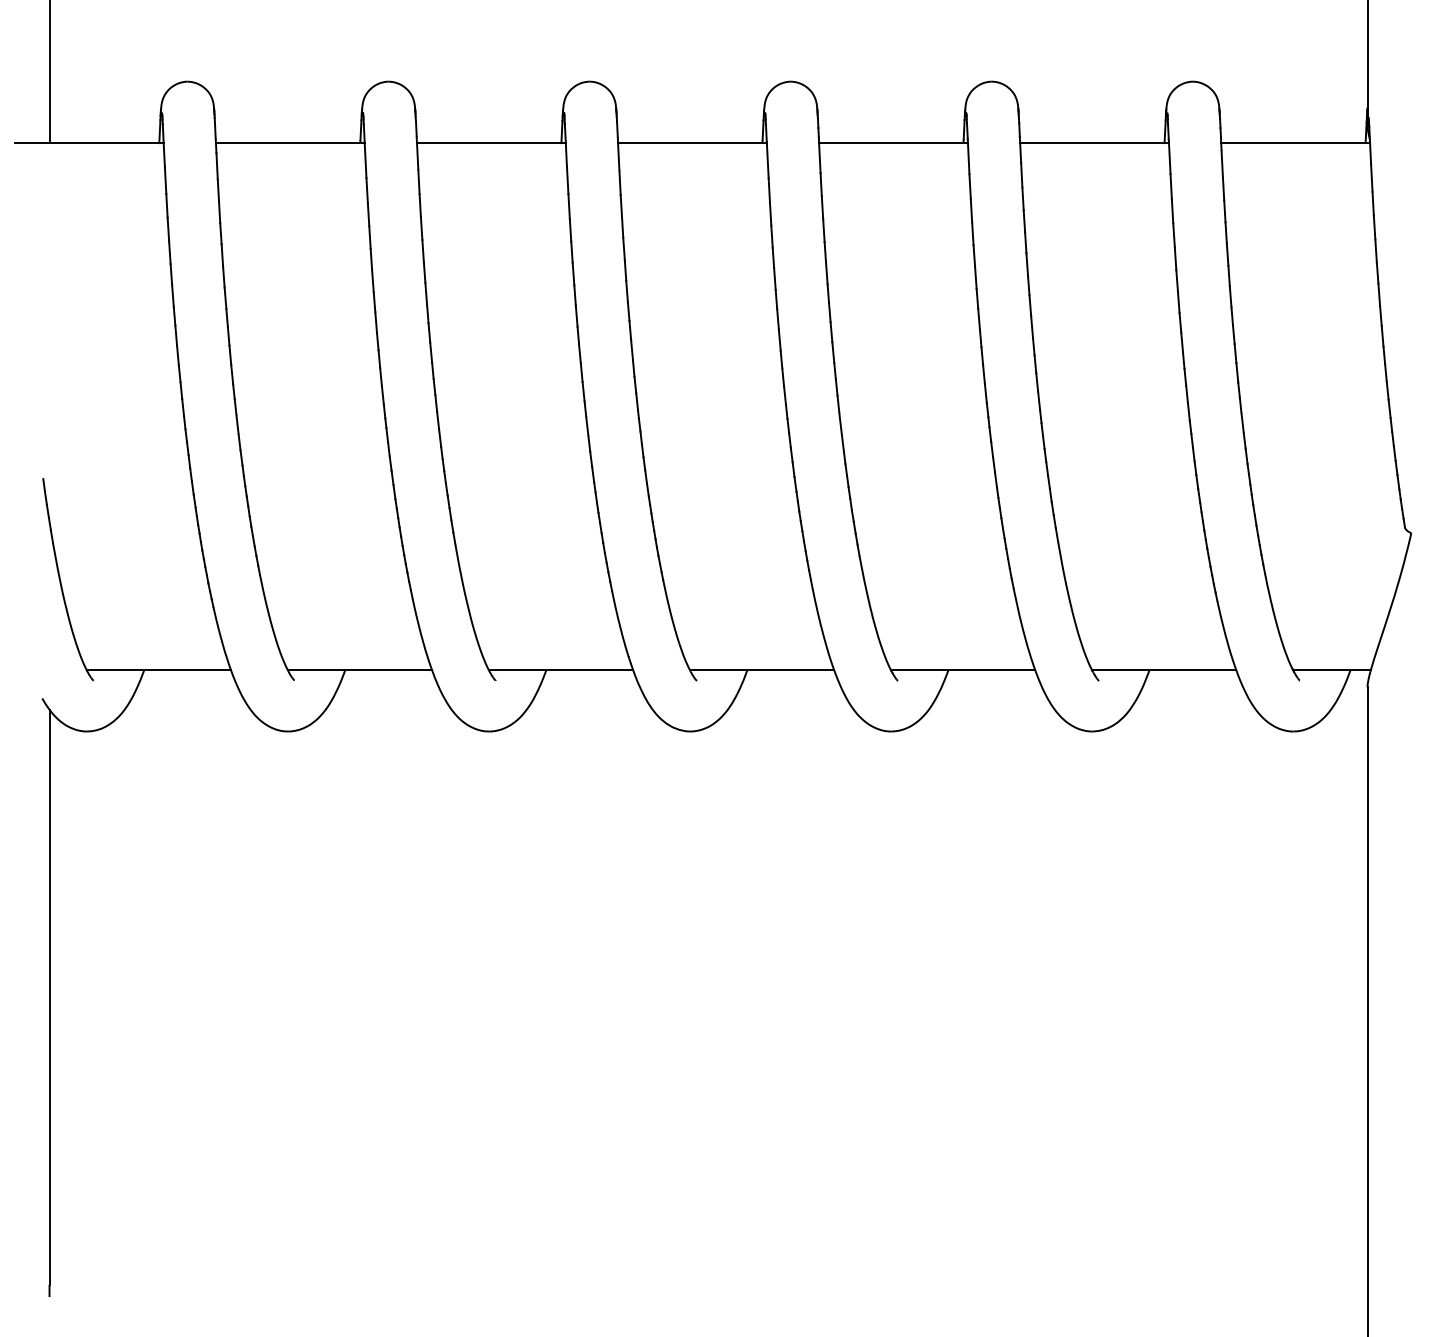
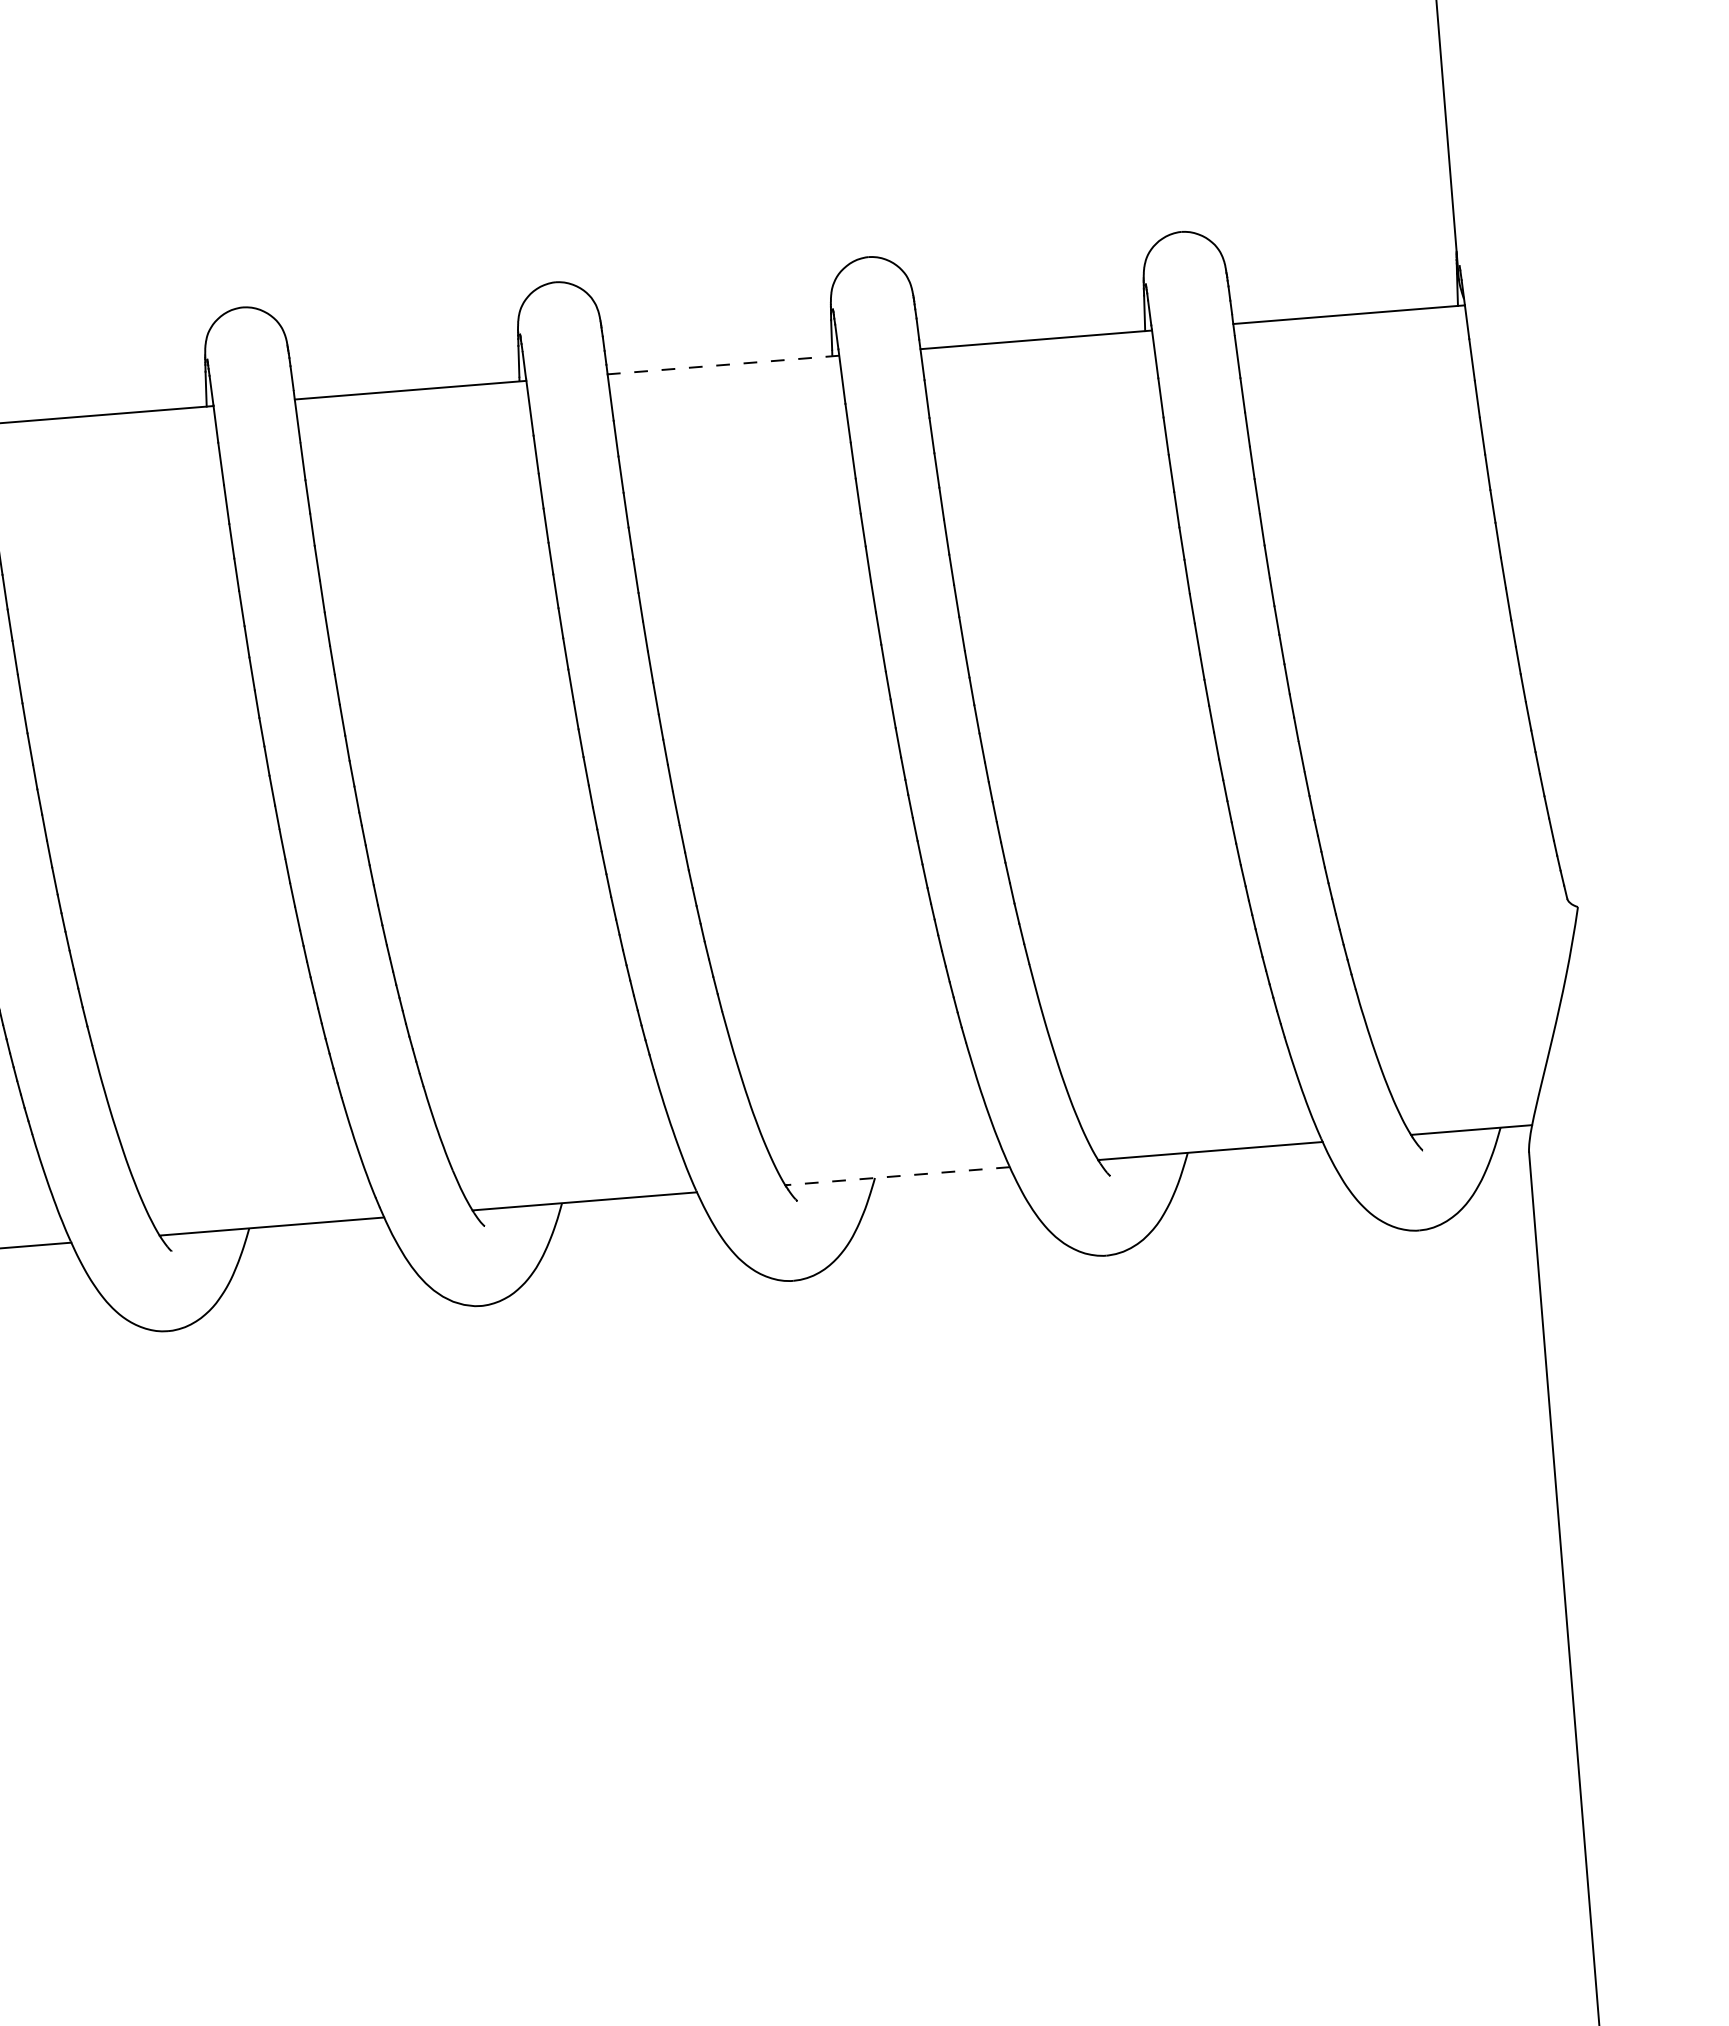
line: (893, 143) -> (723, 365), solid -> dashed
line: (962, 670) -> (896, 1176), solid -> dashed

